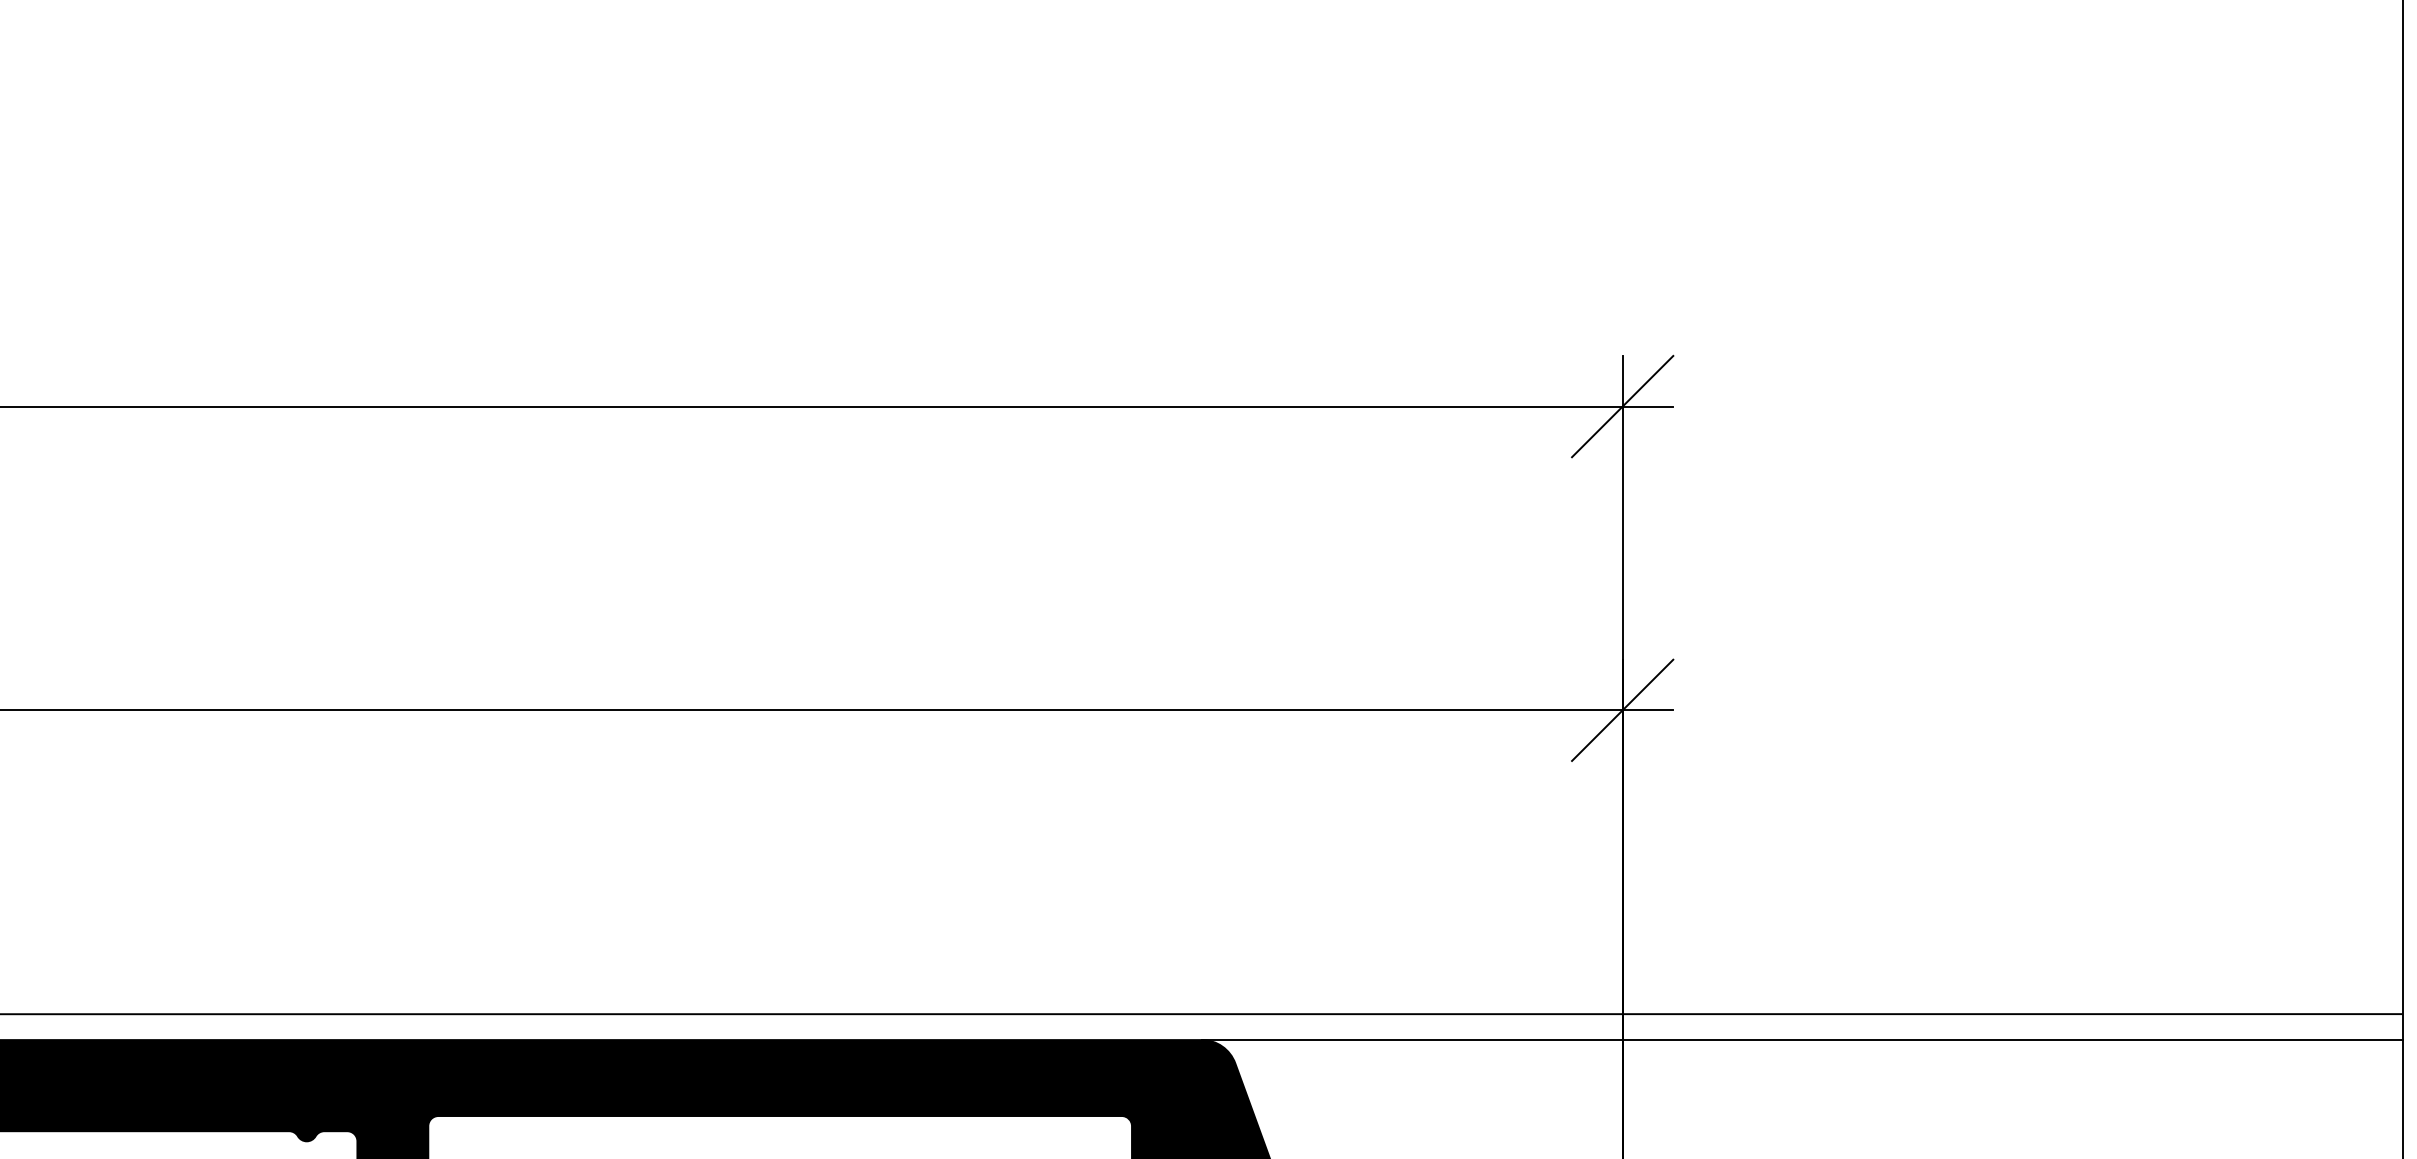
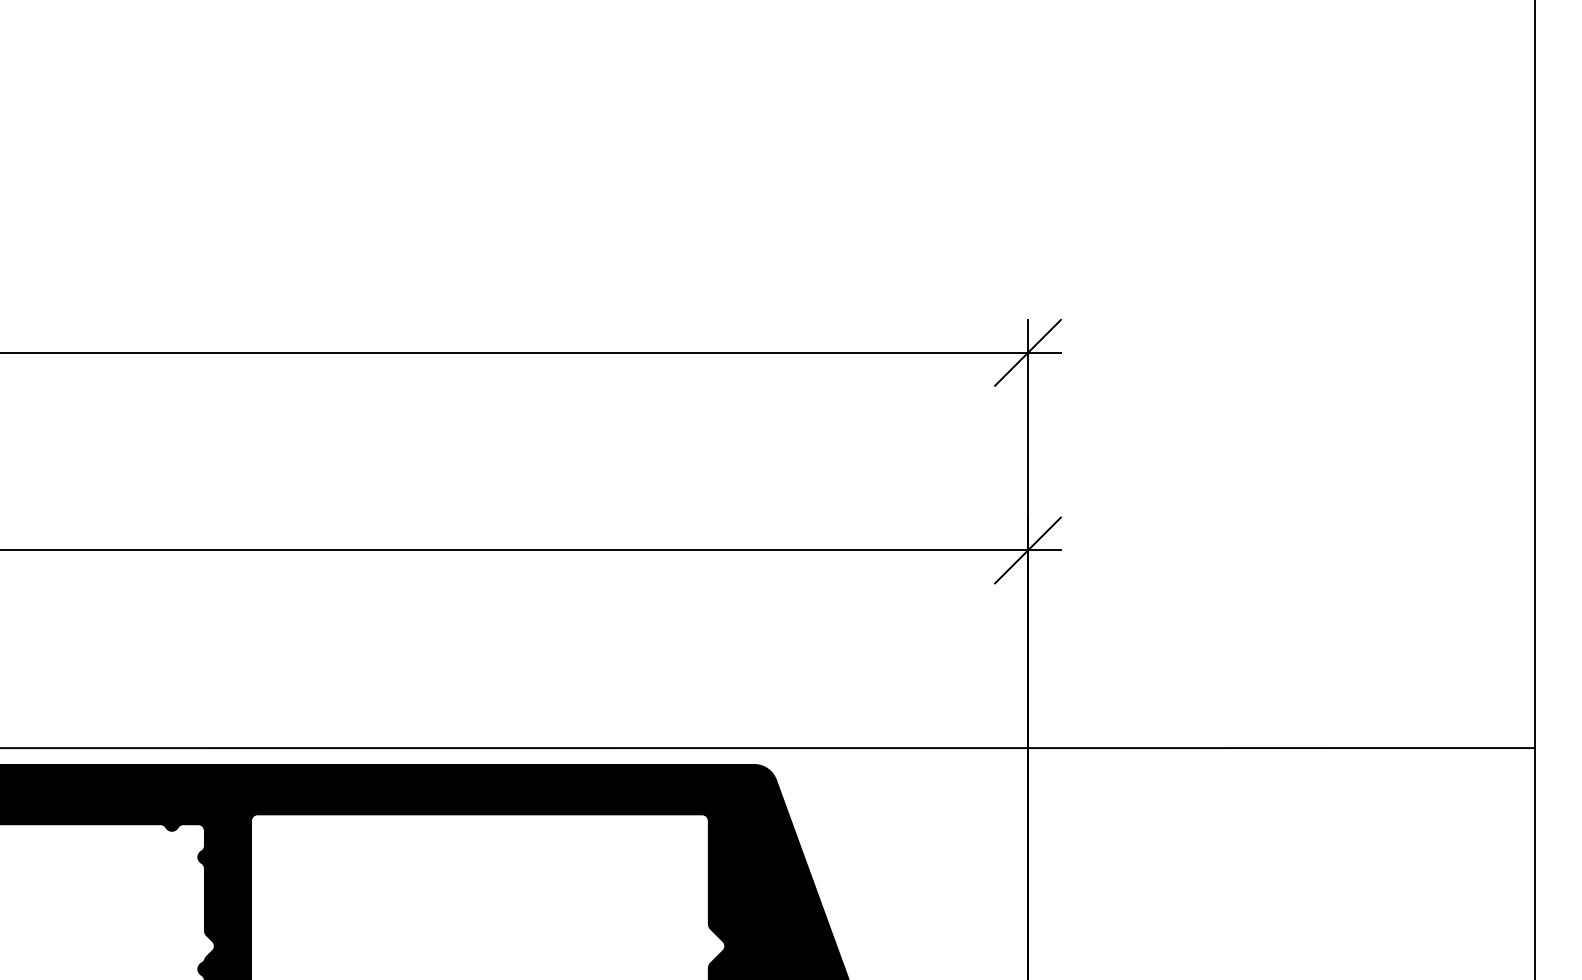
line: (1801, 1039) -> (1144, 764), removed

